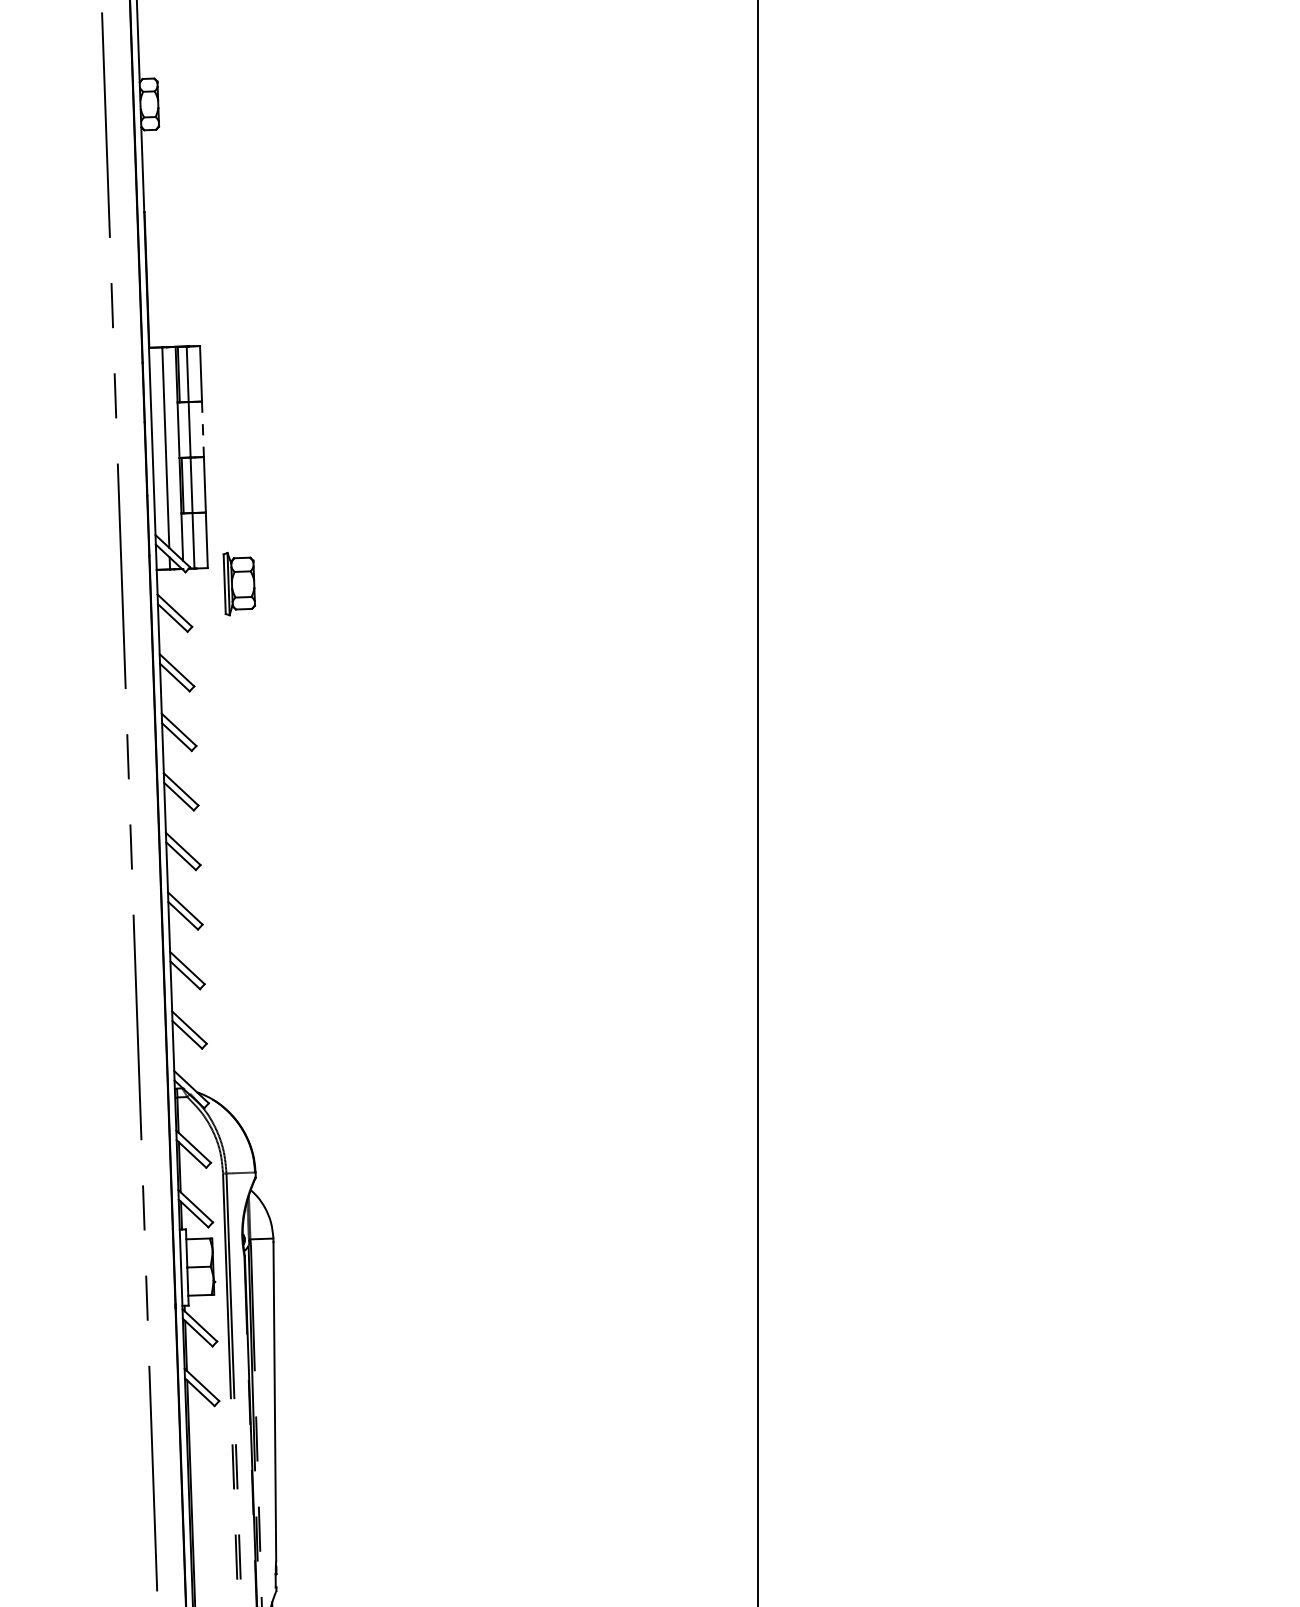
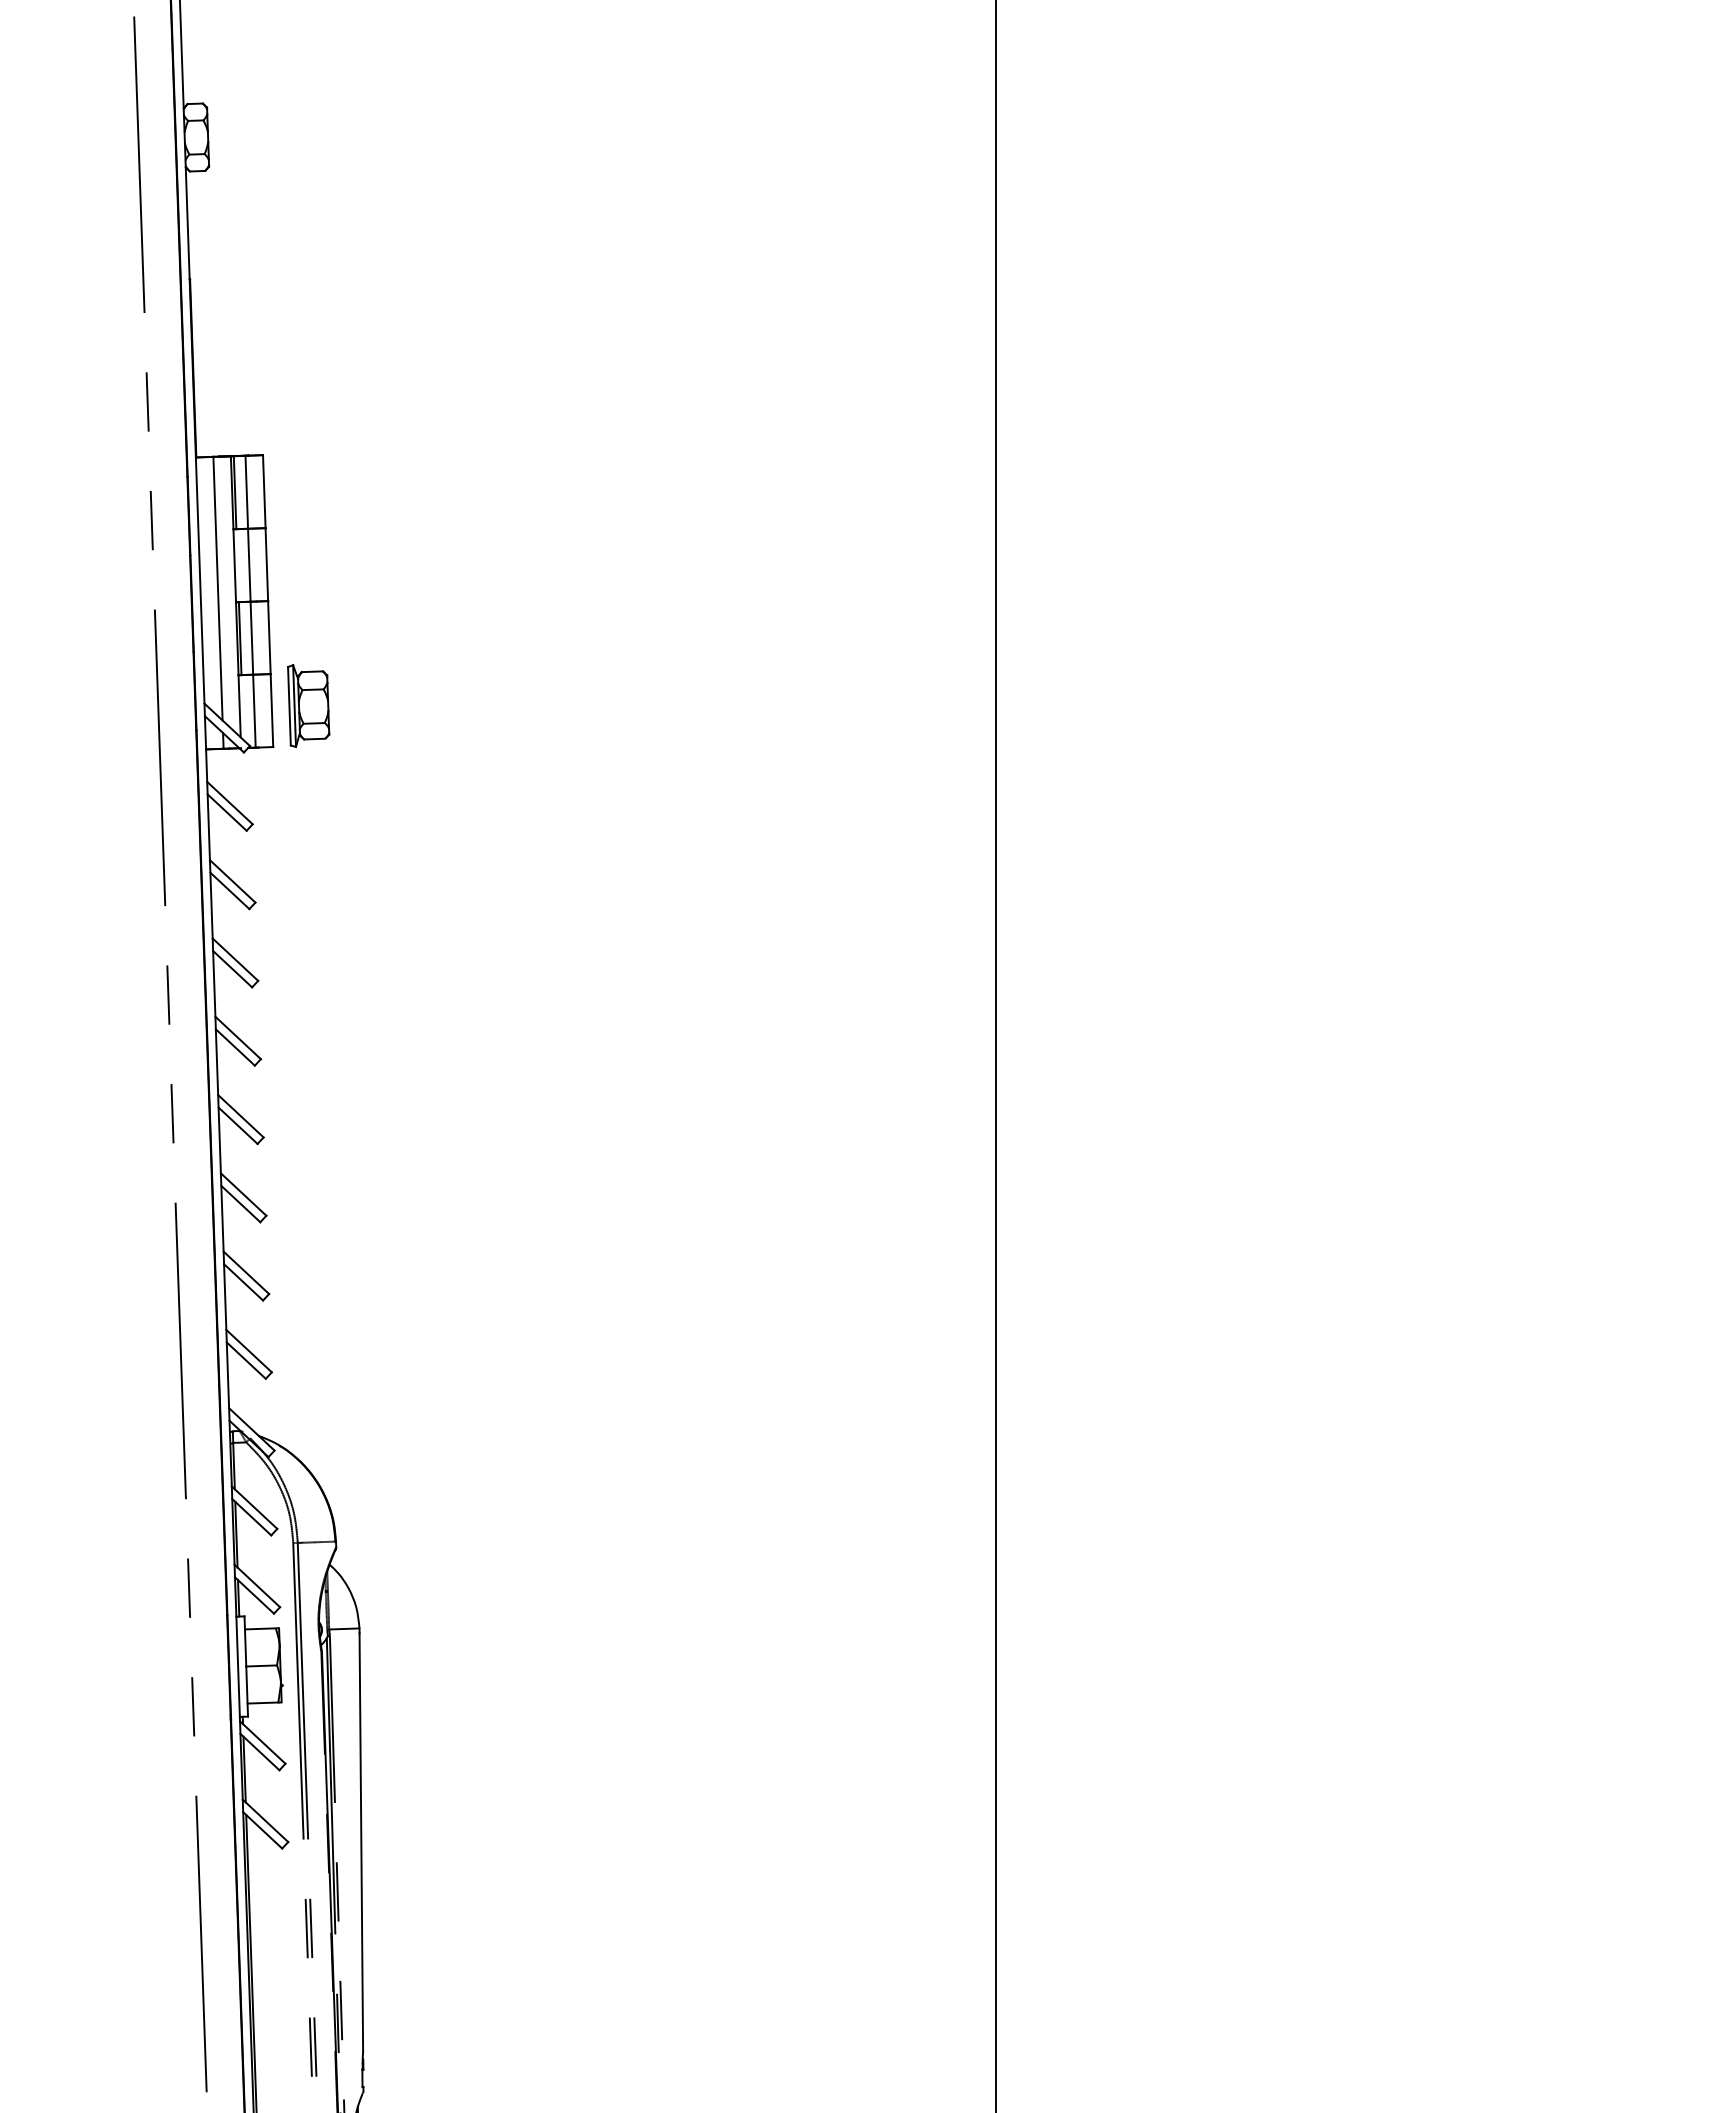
line: (202, 429) -> (266, 564), dashed -> solid
part: (239, 583) -> (308, 705), moved

